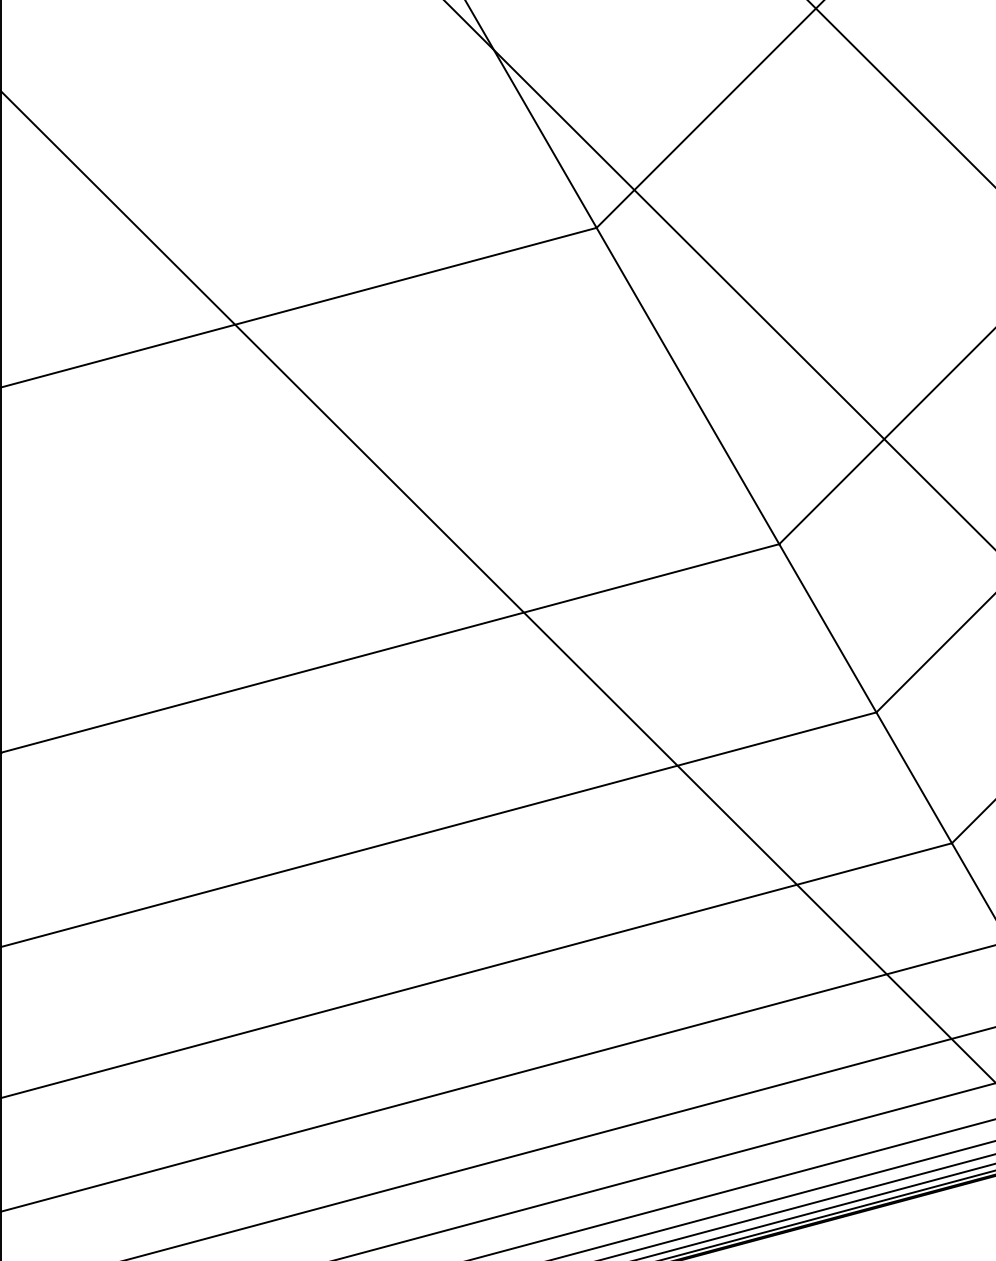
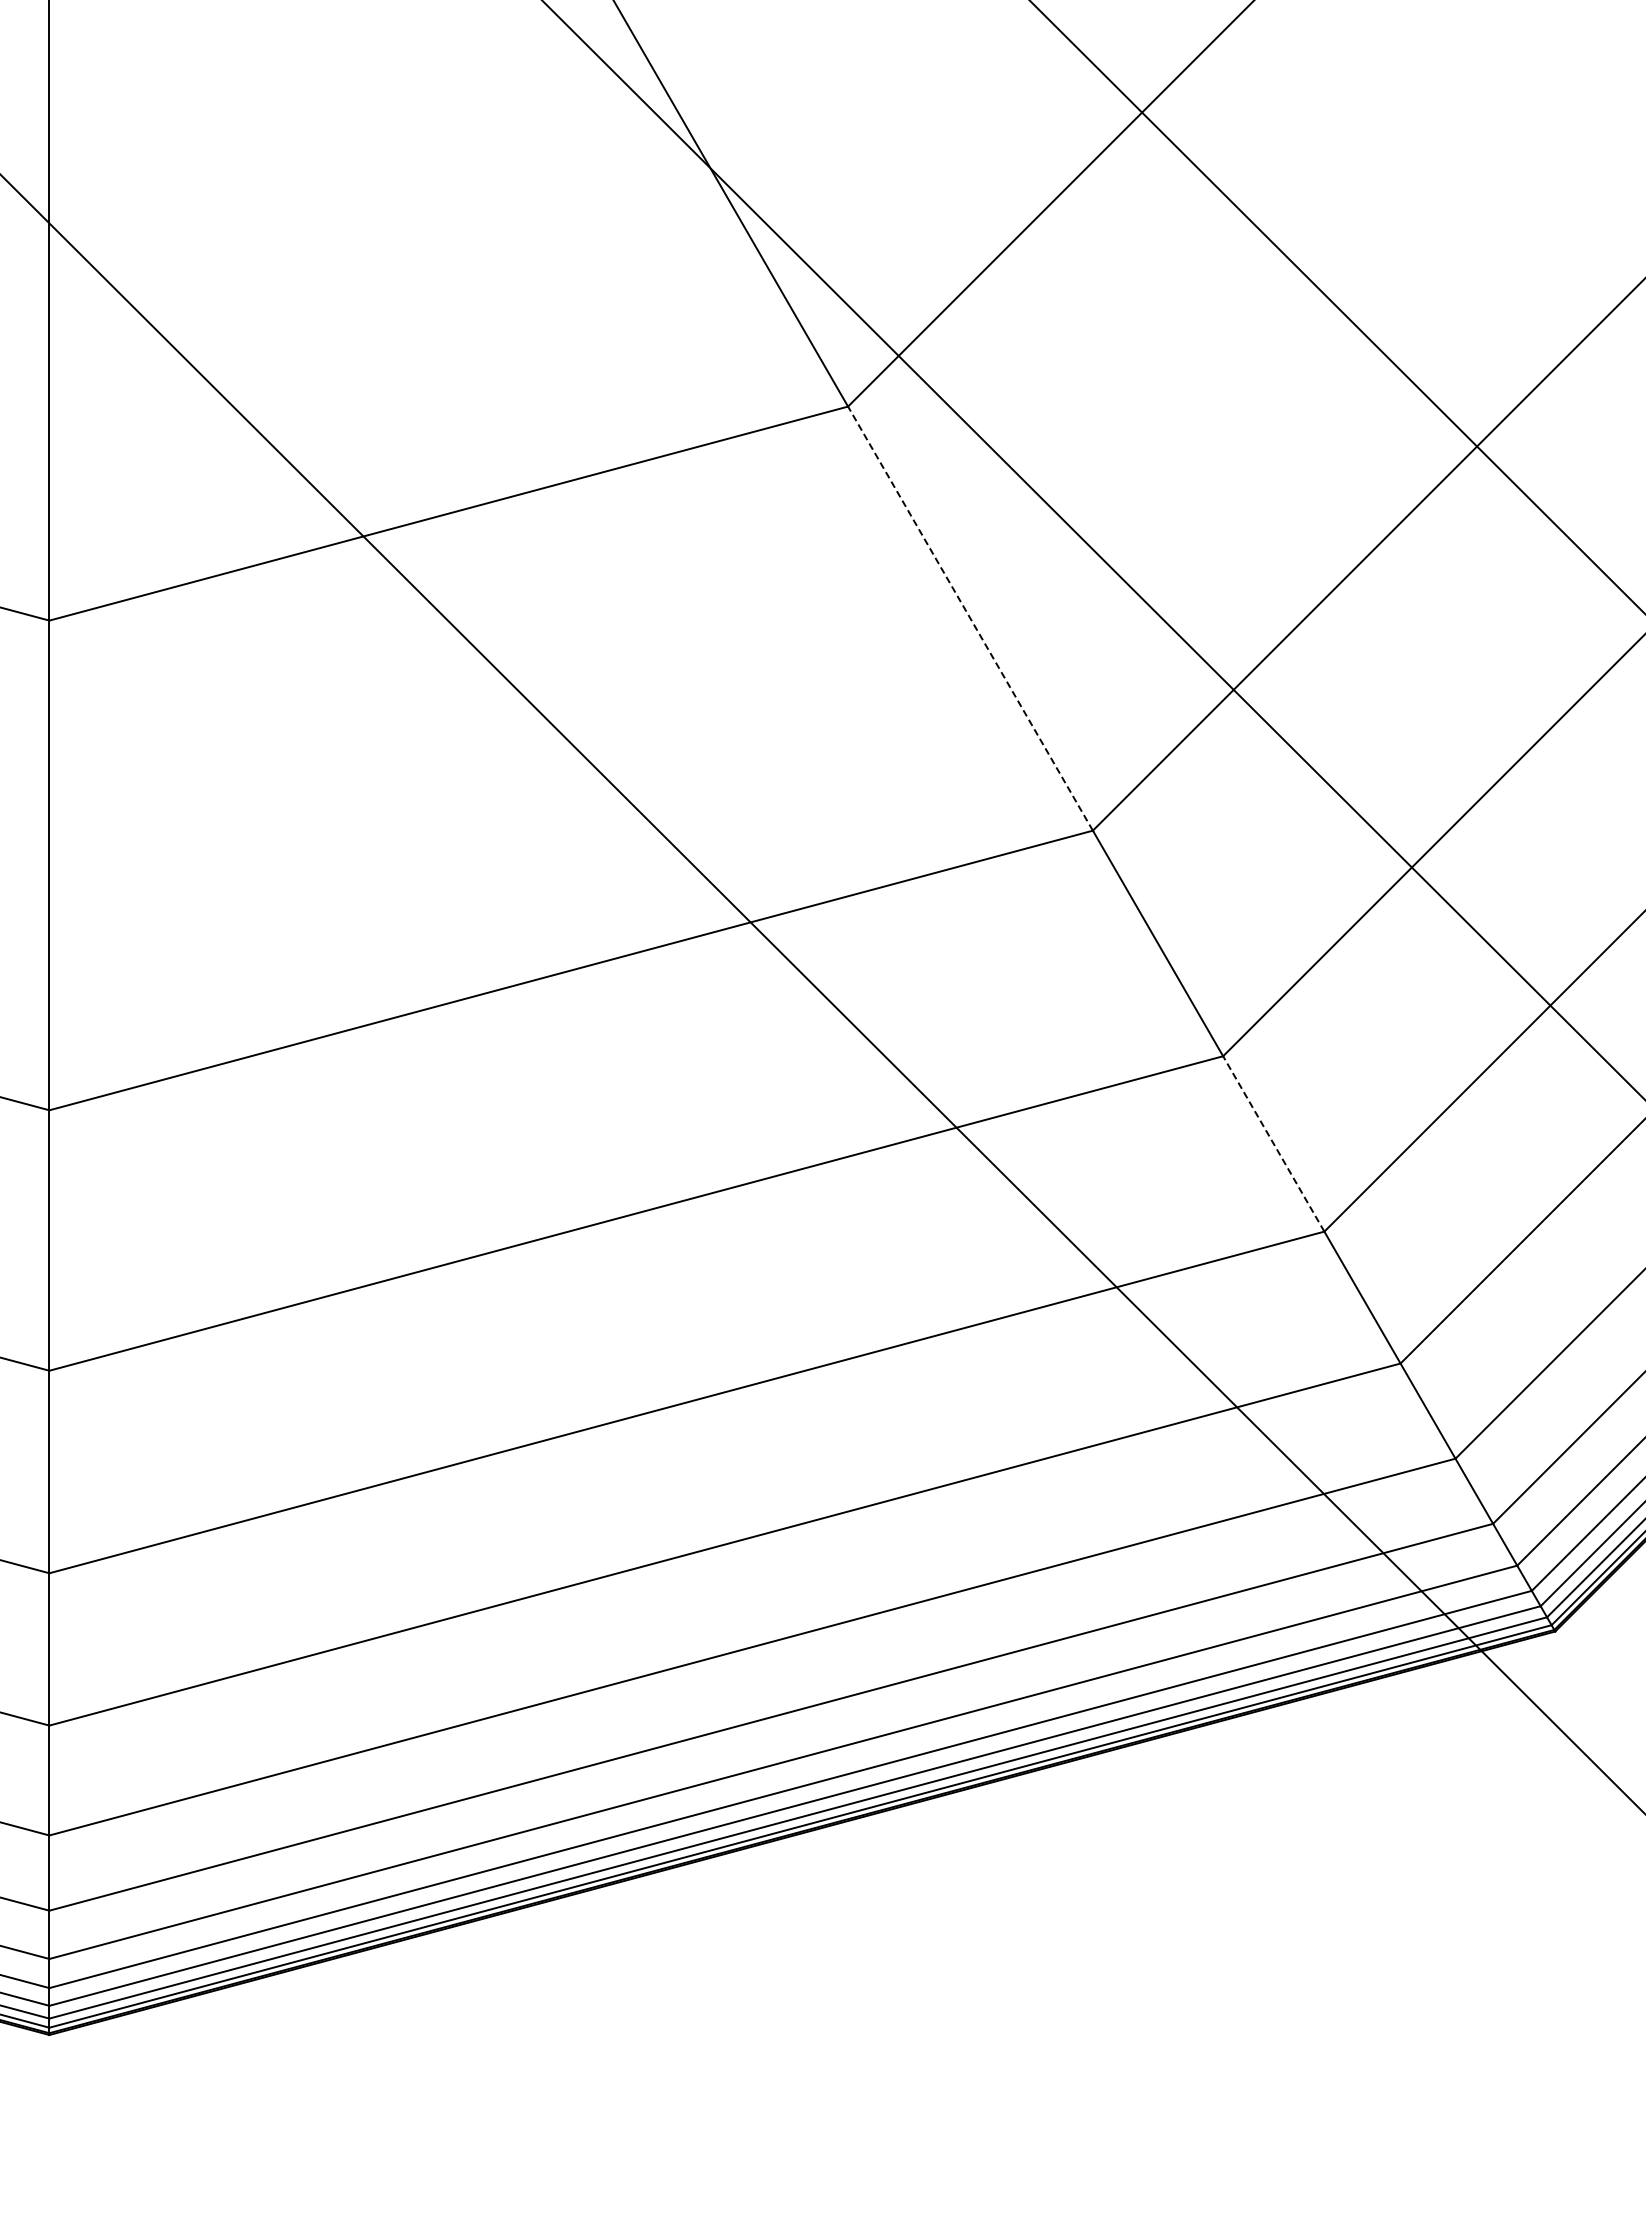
line: (687, 385) -> (970, 618), solid -> dashed
line: (913, 777) -> (1273, 1143), solid -> dashed

